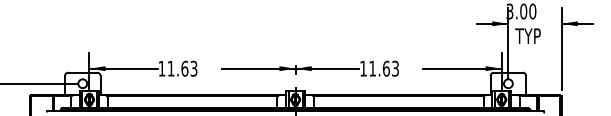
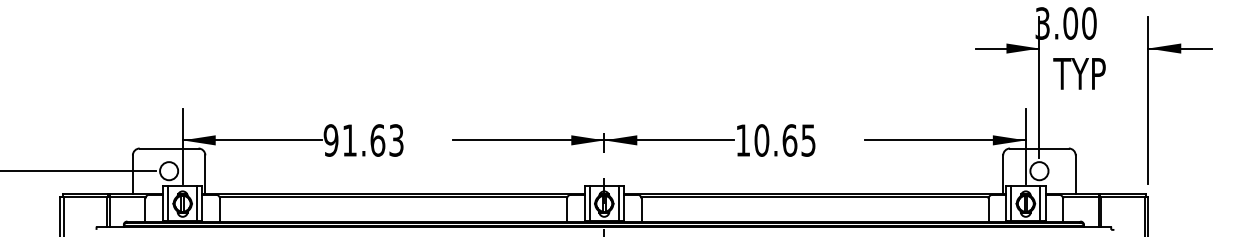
text: (161, 68) -> (330, 139), 11.63 -> 91.63
text: (383, 68) -> (783, 139), 11.63 -> 10.65

